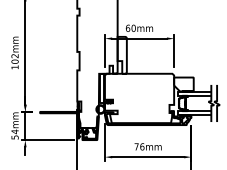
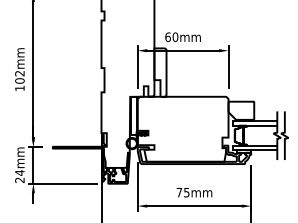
text: (14, 137) -> (19, 180), 54mm -> 24mm
text: (142, 146) -> (186, 192), 76mm -> 75mm

